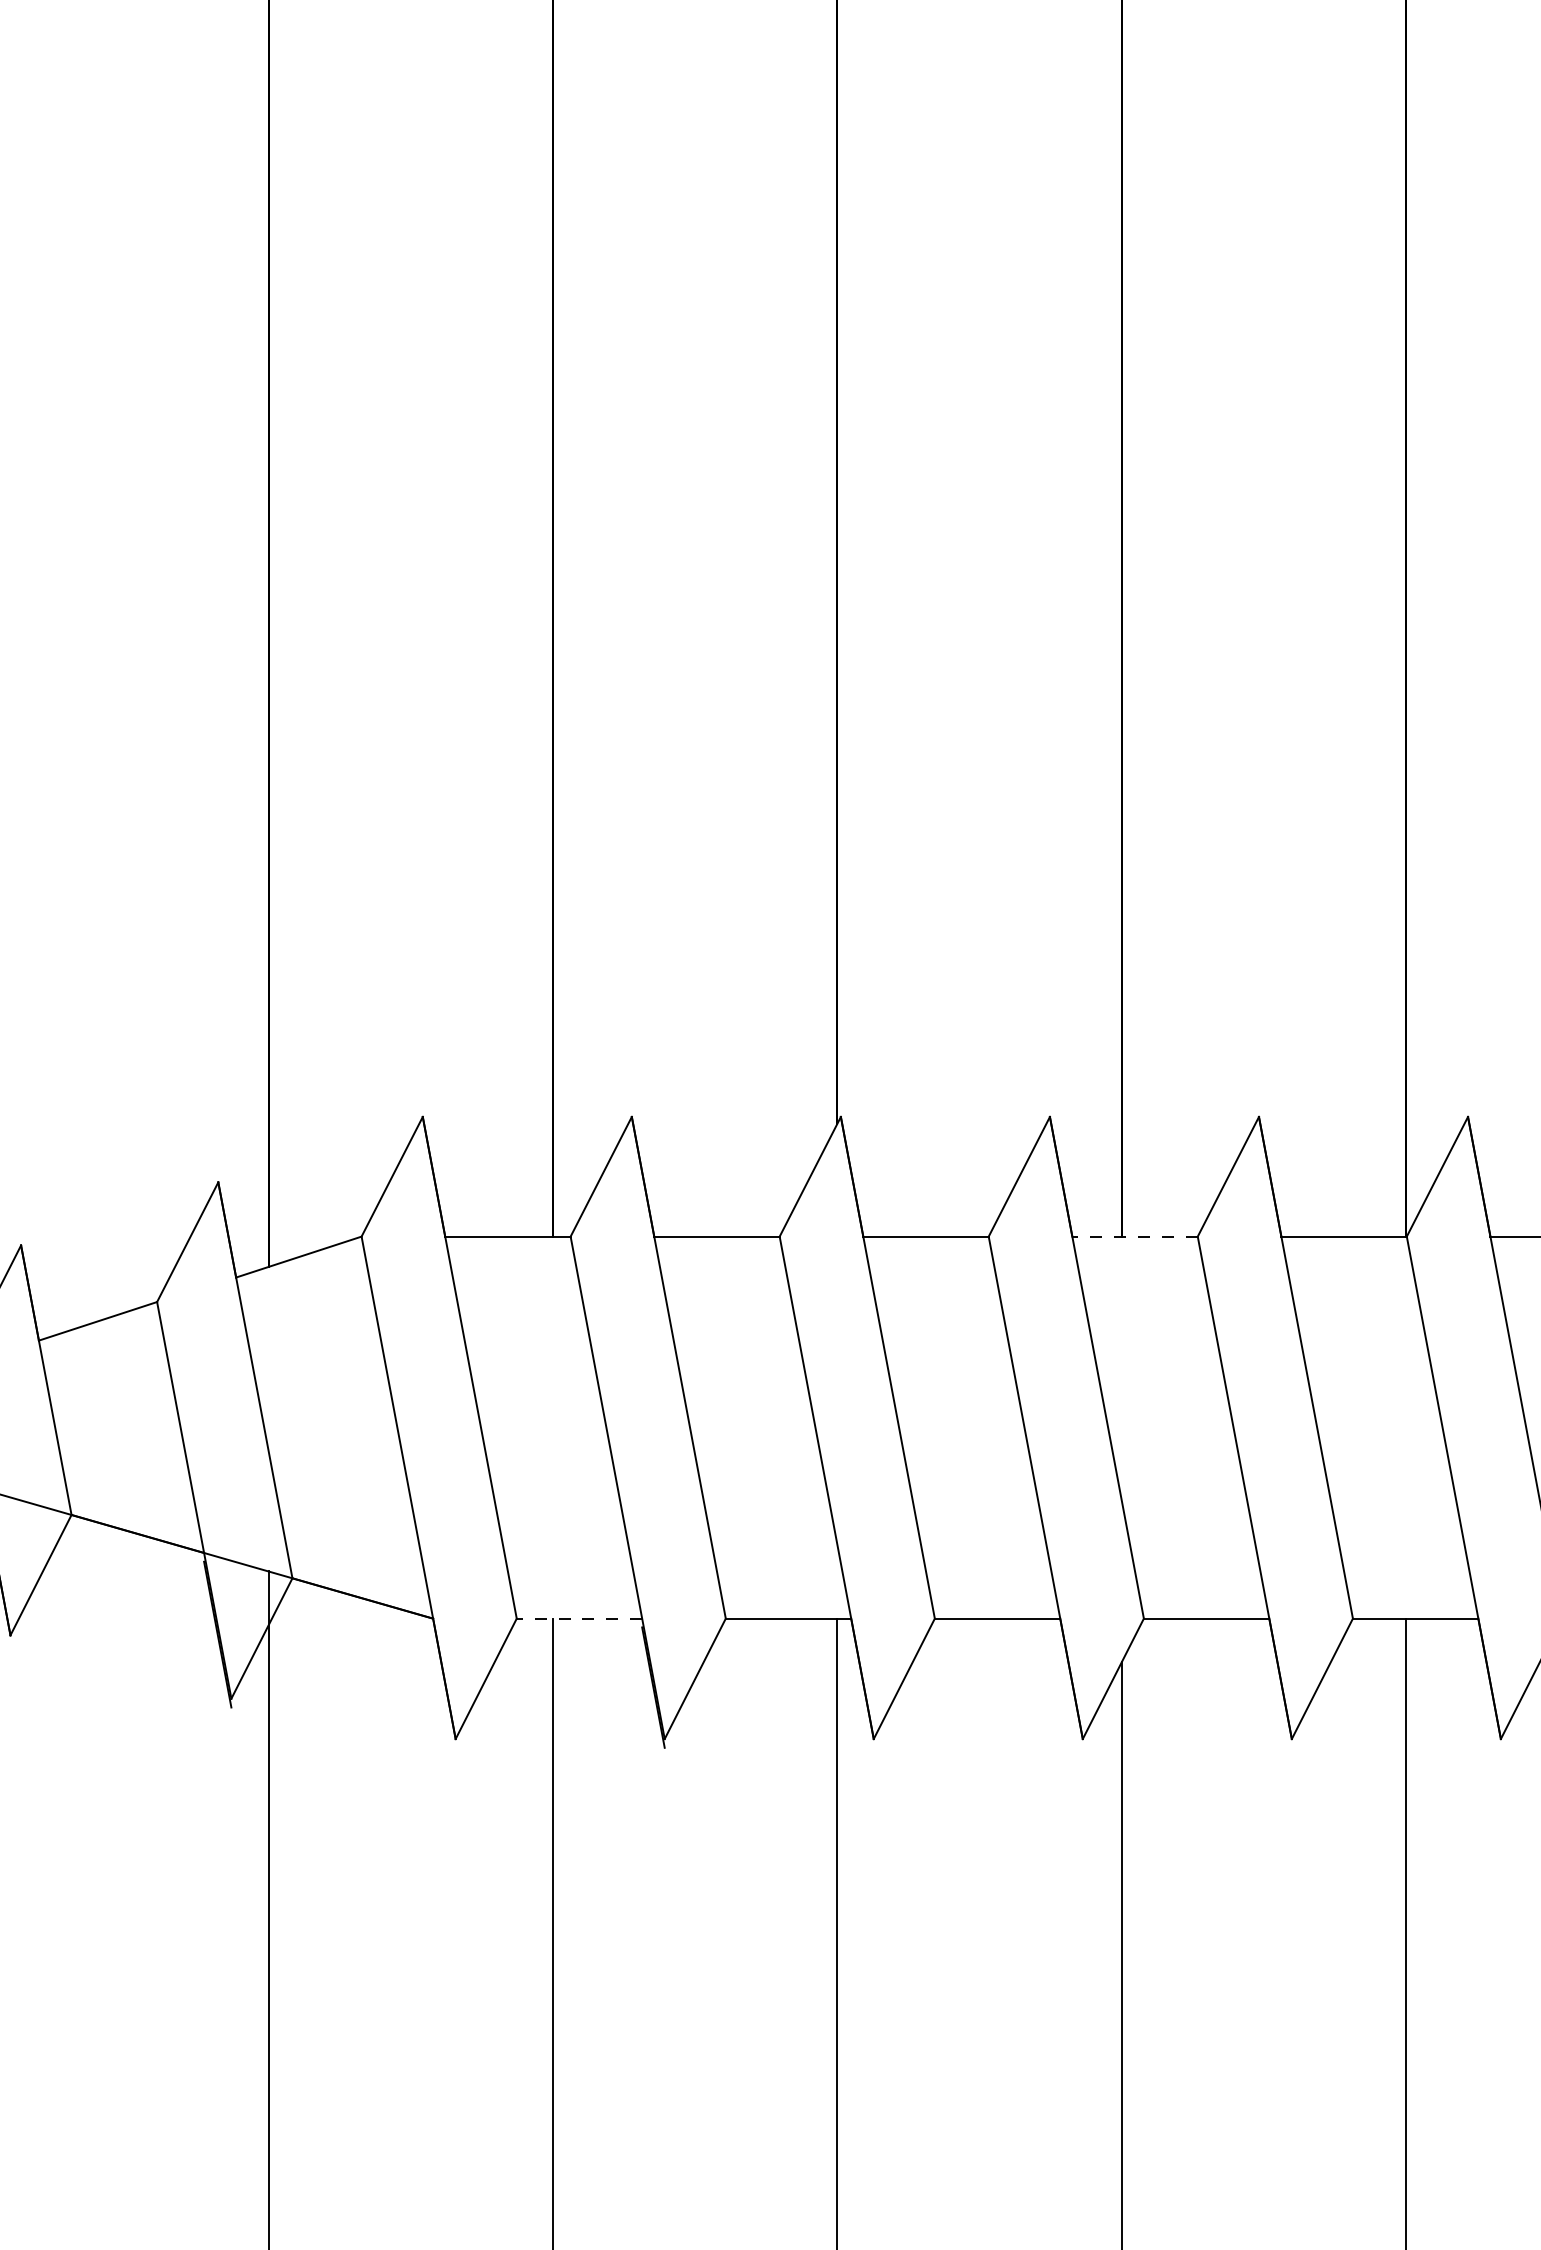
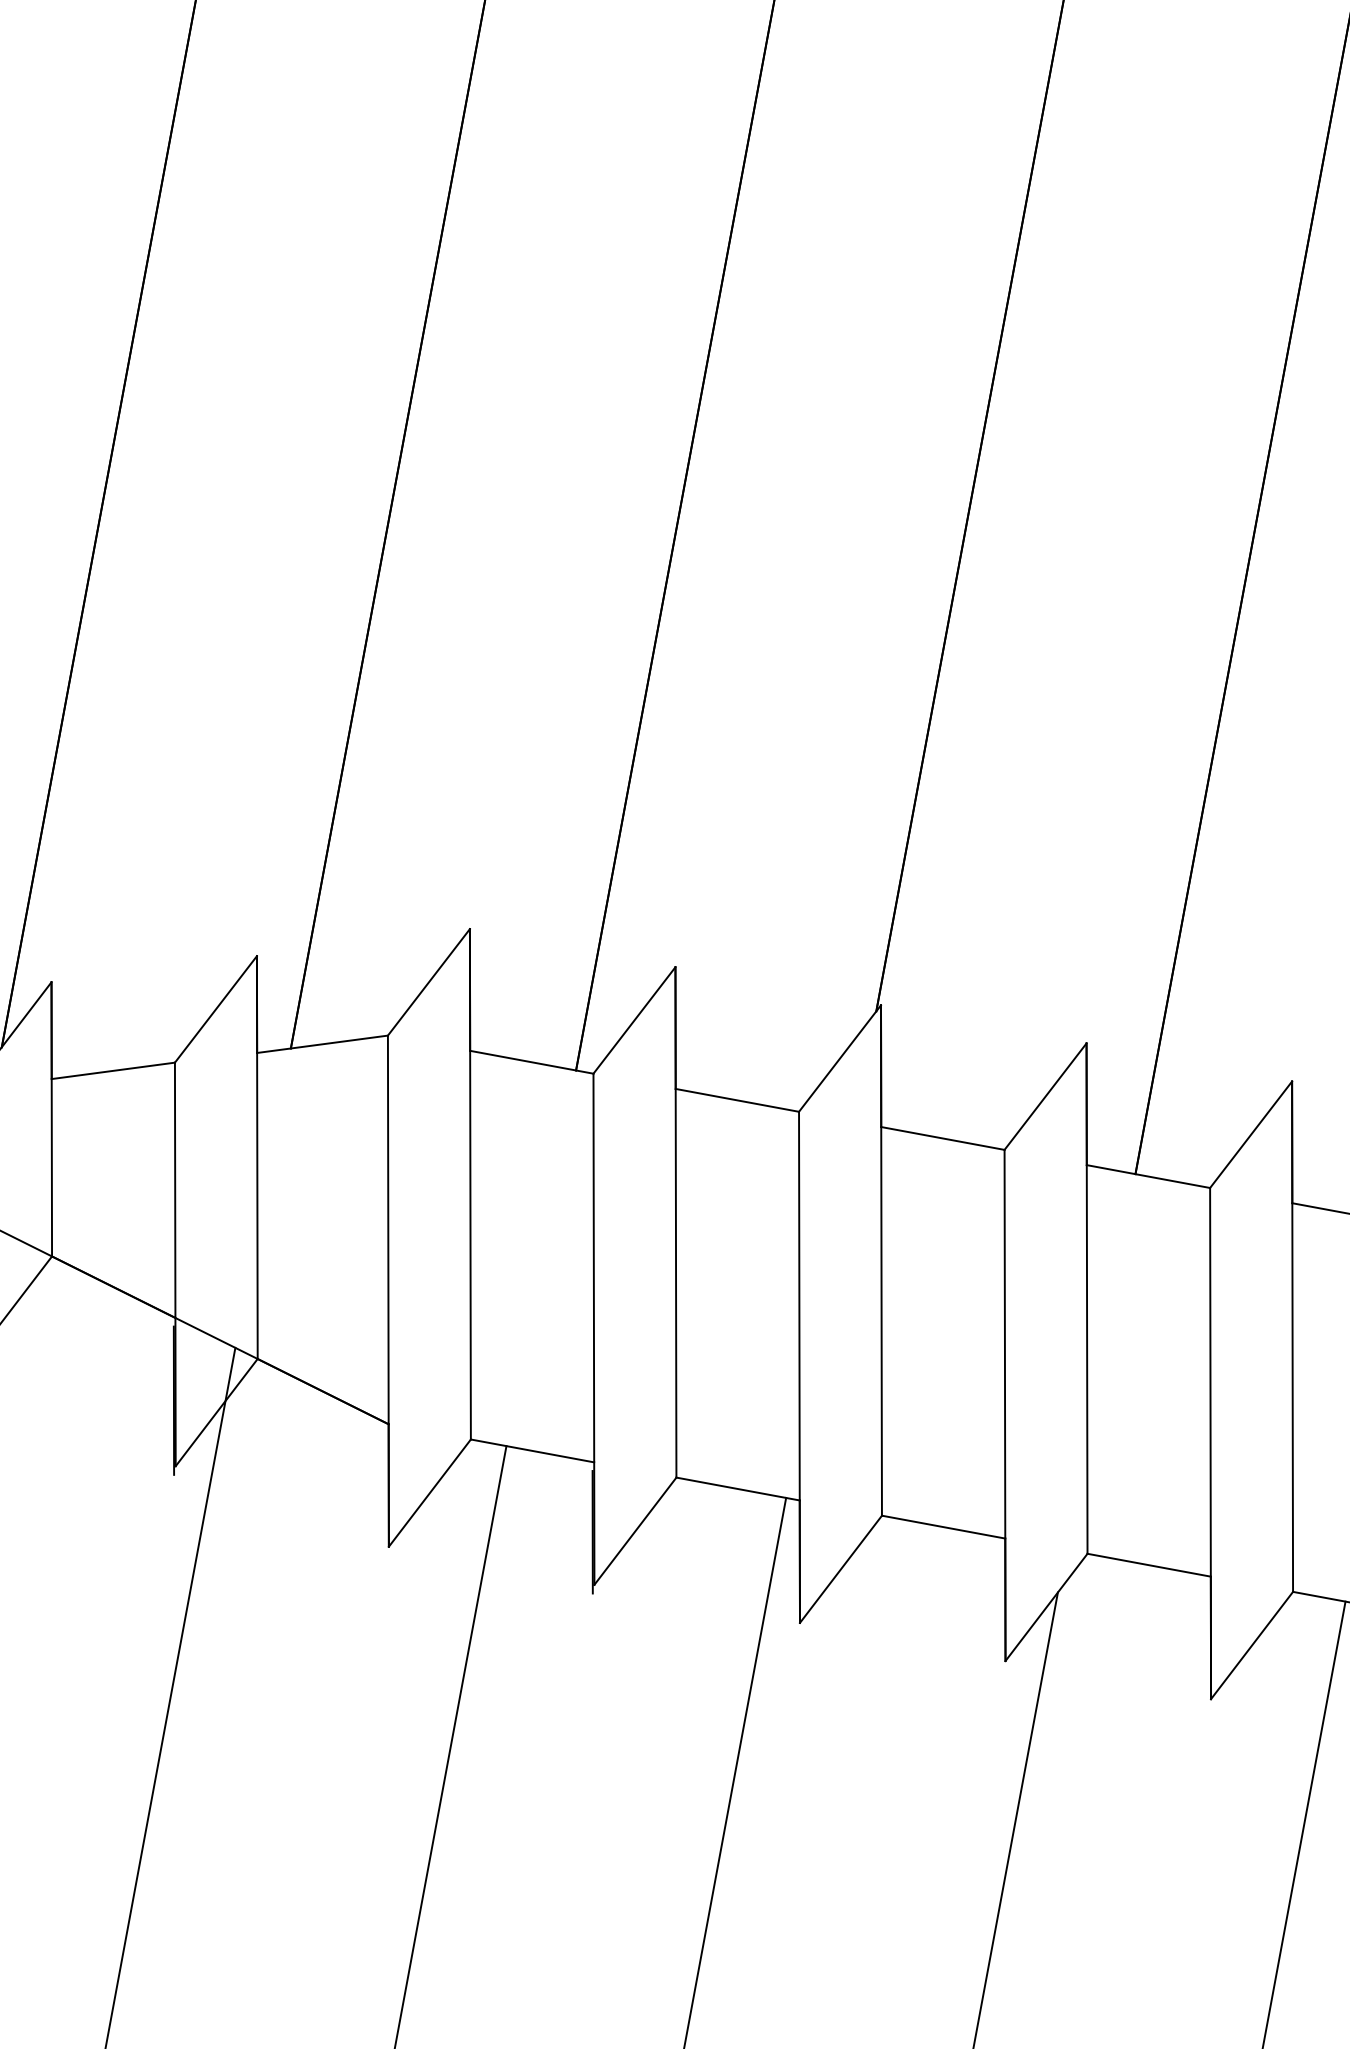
line: (1135, 1236) -> (1148, 1176), dashed -> solid
line: (579, 1618) -> (532, 1450), dashed -> solid

